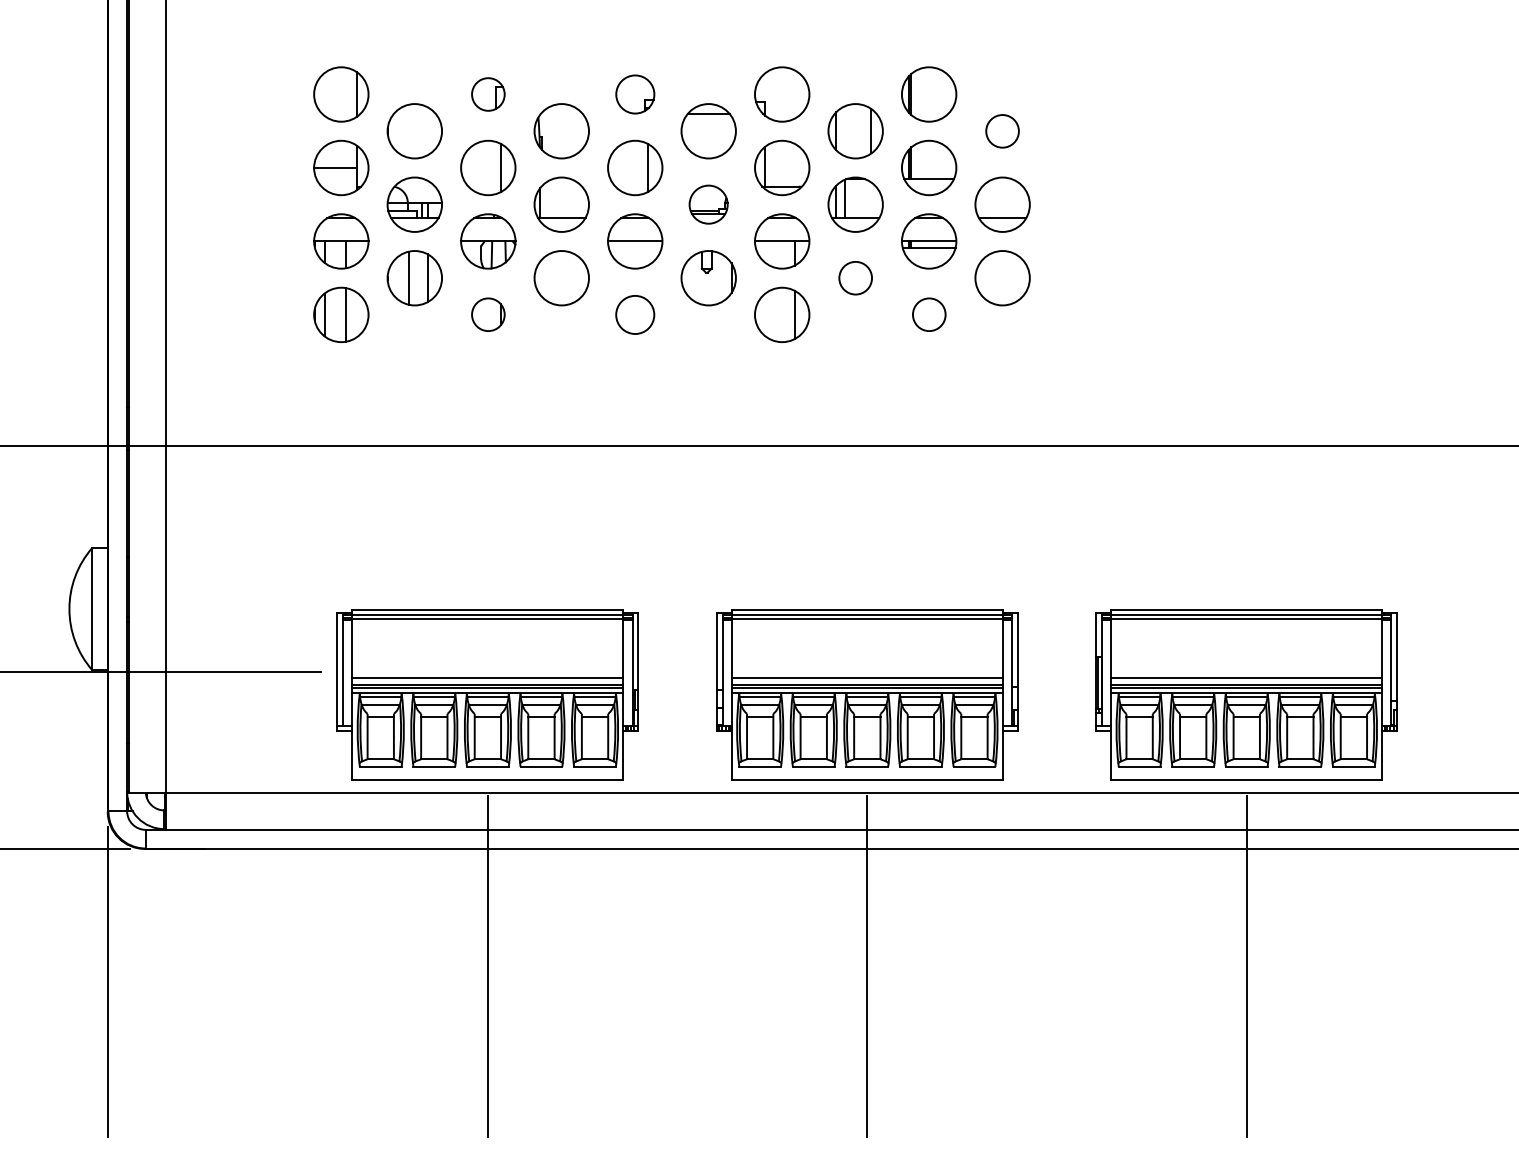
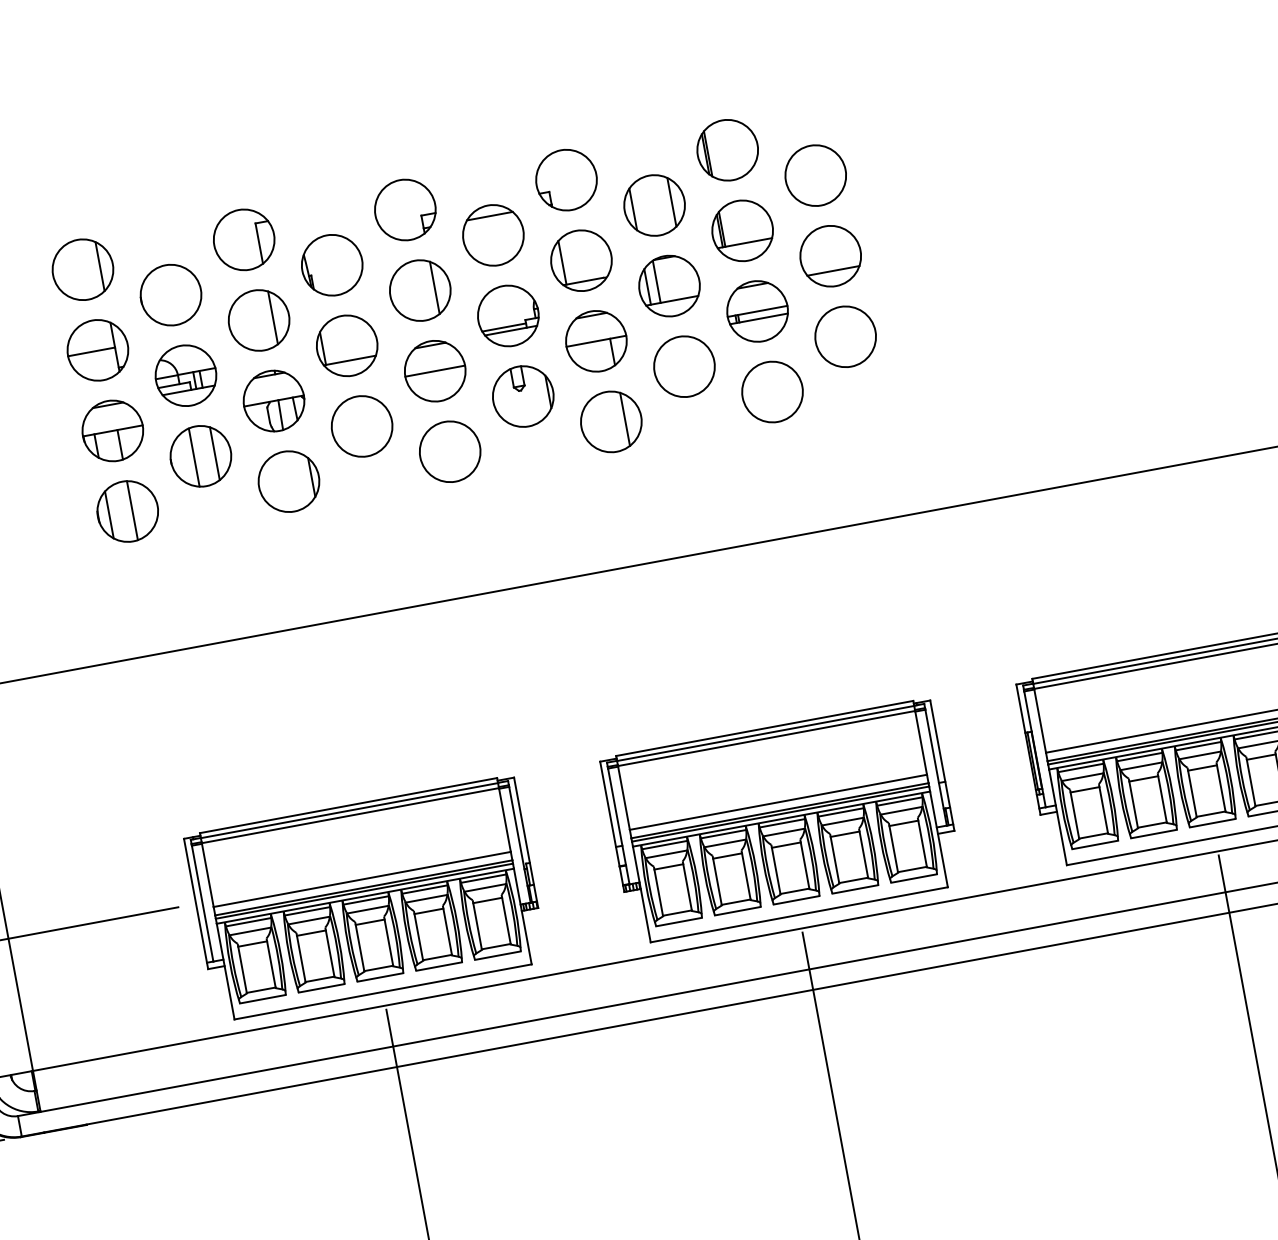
part: (488, 94) -> (244, 239), size x1.67
part: (635, 94) -> (405, 209), size x1.43
circle: (1002, 131) -> (815, 175), size x1.67
part: (708, 204) -> (508, 315), size x1.43
circle: (855, 278) -> (684, 367), size x1.67
part: (488, 314) -> (289, 481), size x1.67
circle: (635, 314) -> (450, 451), size x1.43
circle: (929, 314) -> (772, 391), size x1.67

